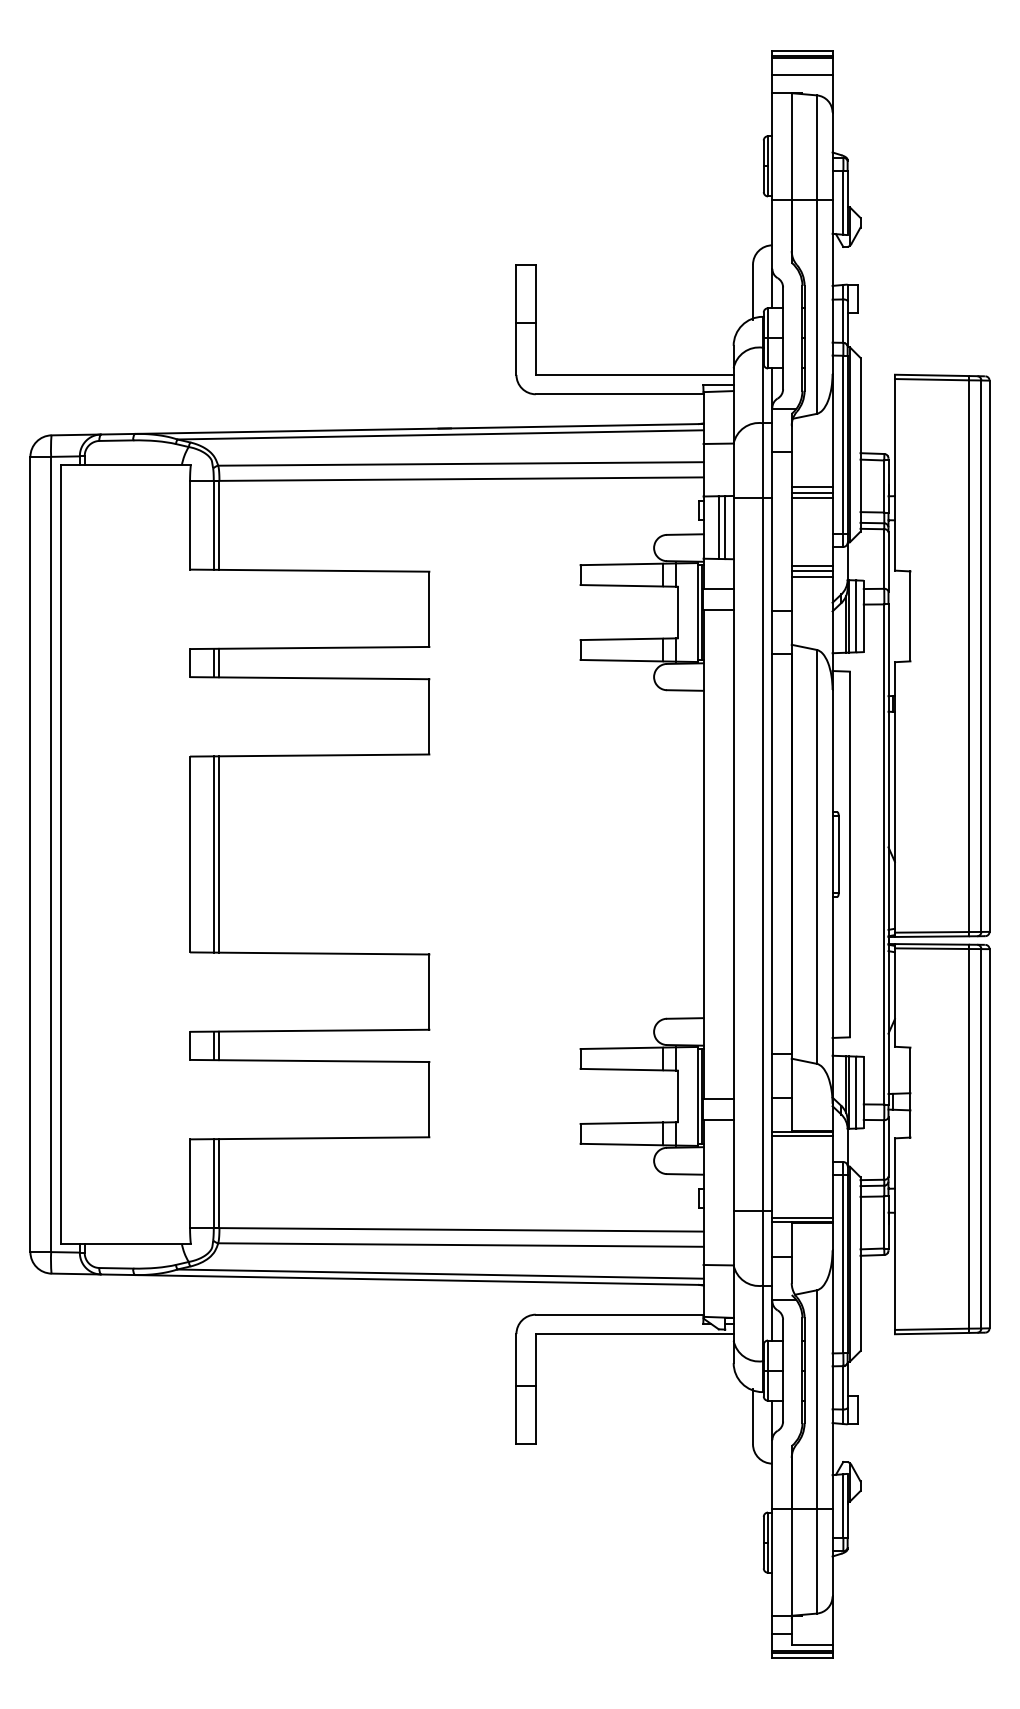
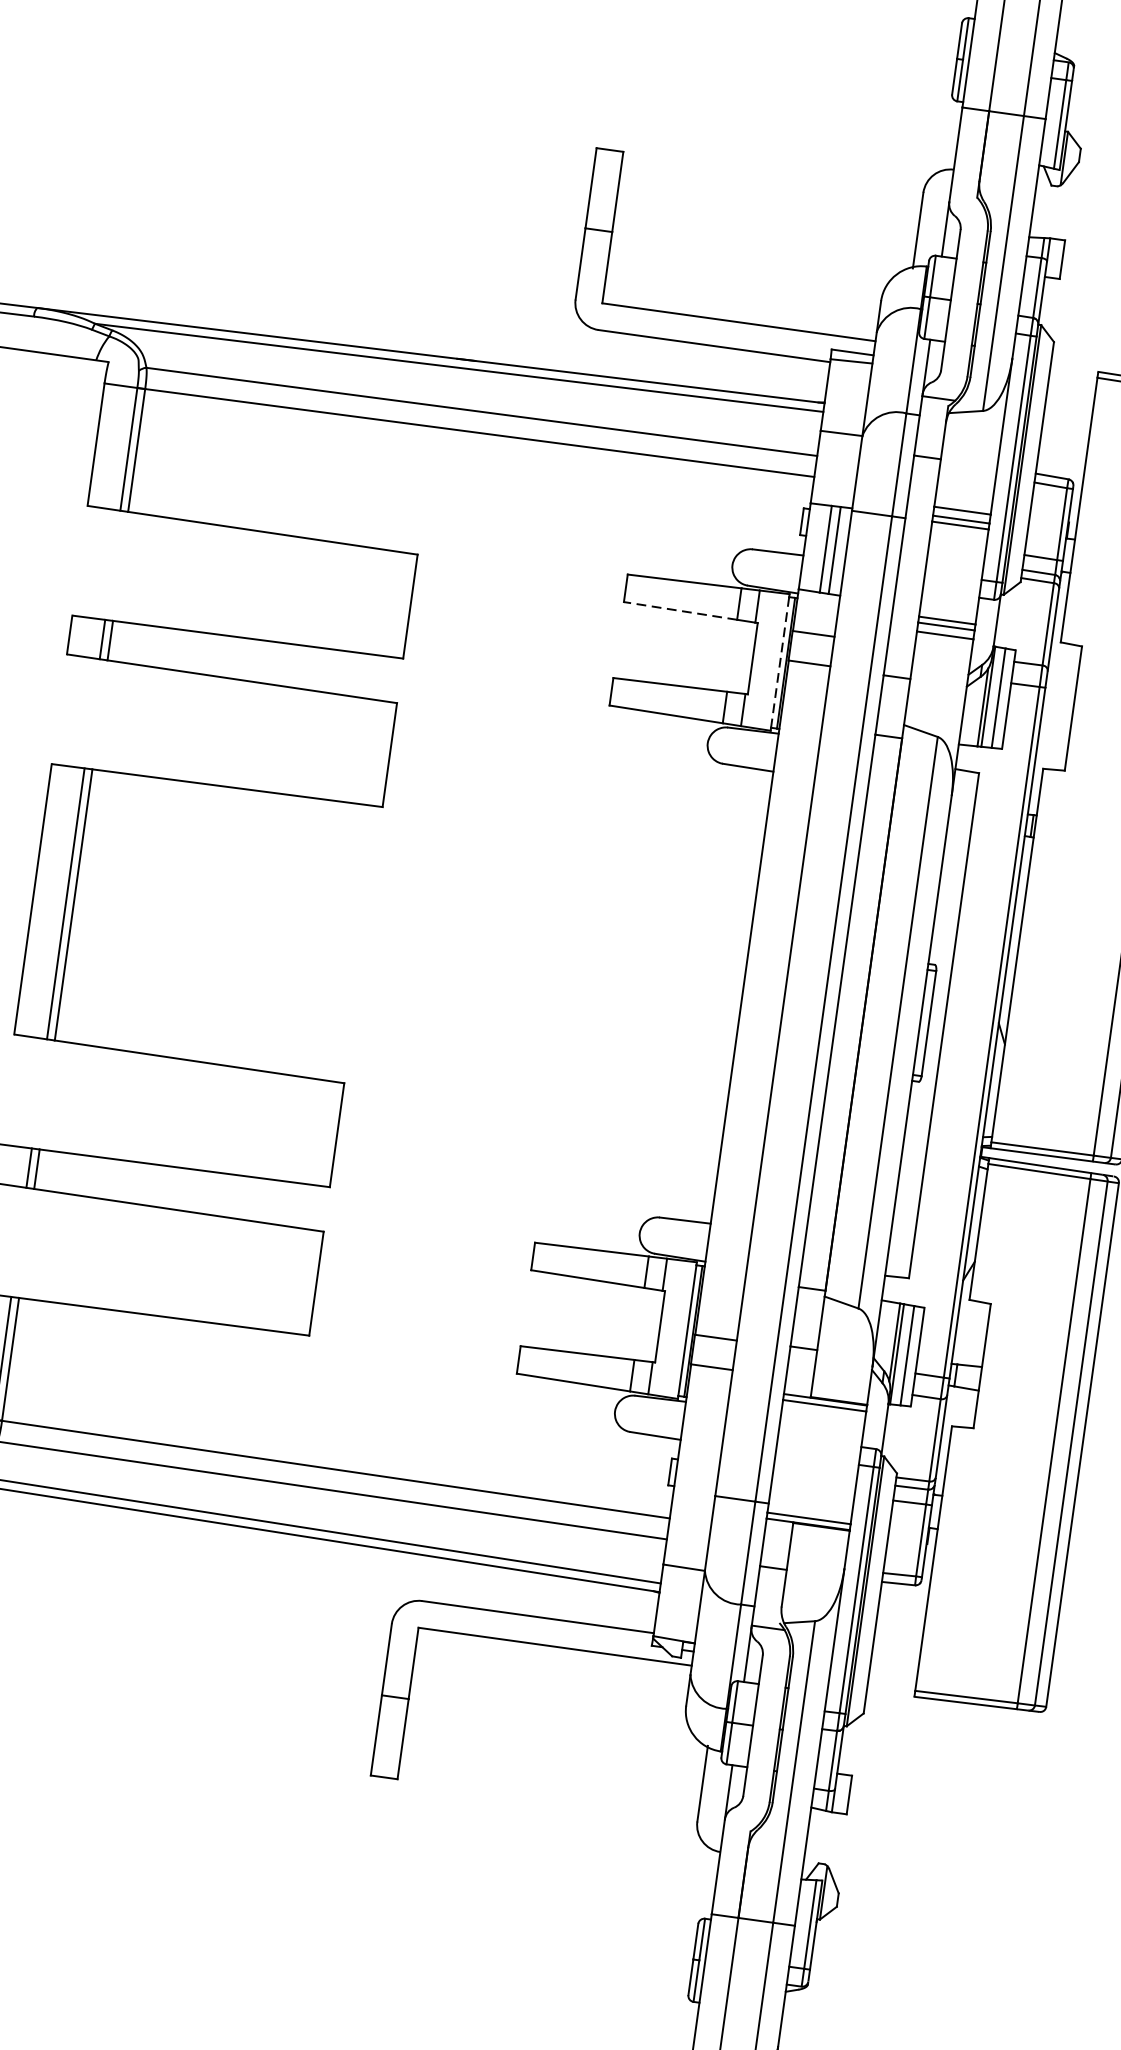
line: (621, 585) -> (680, 610), solid -> dashed
line: (697, 613) -> (779, 663), solid -> dashed

